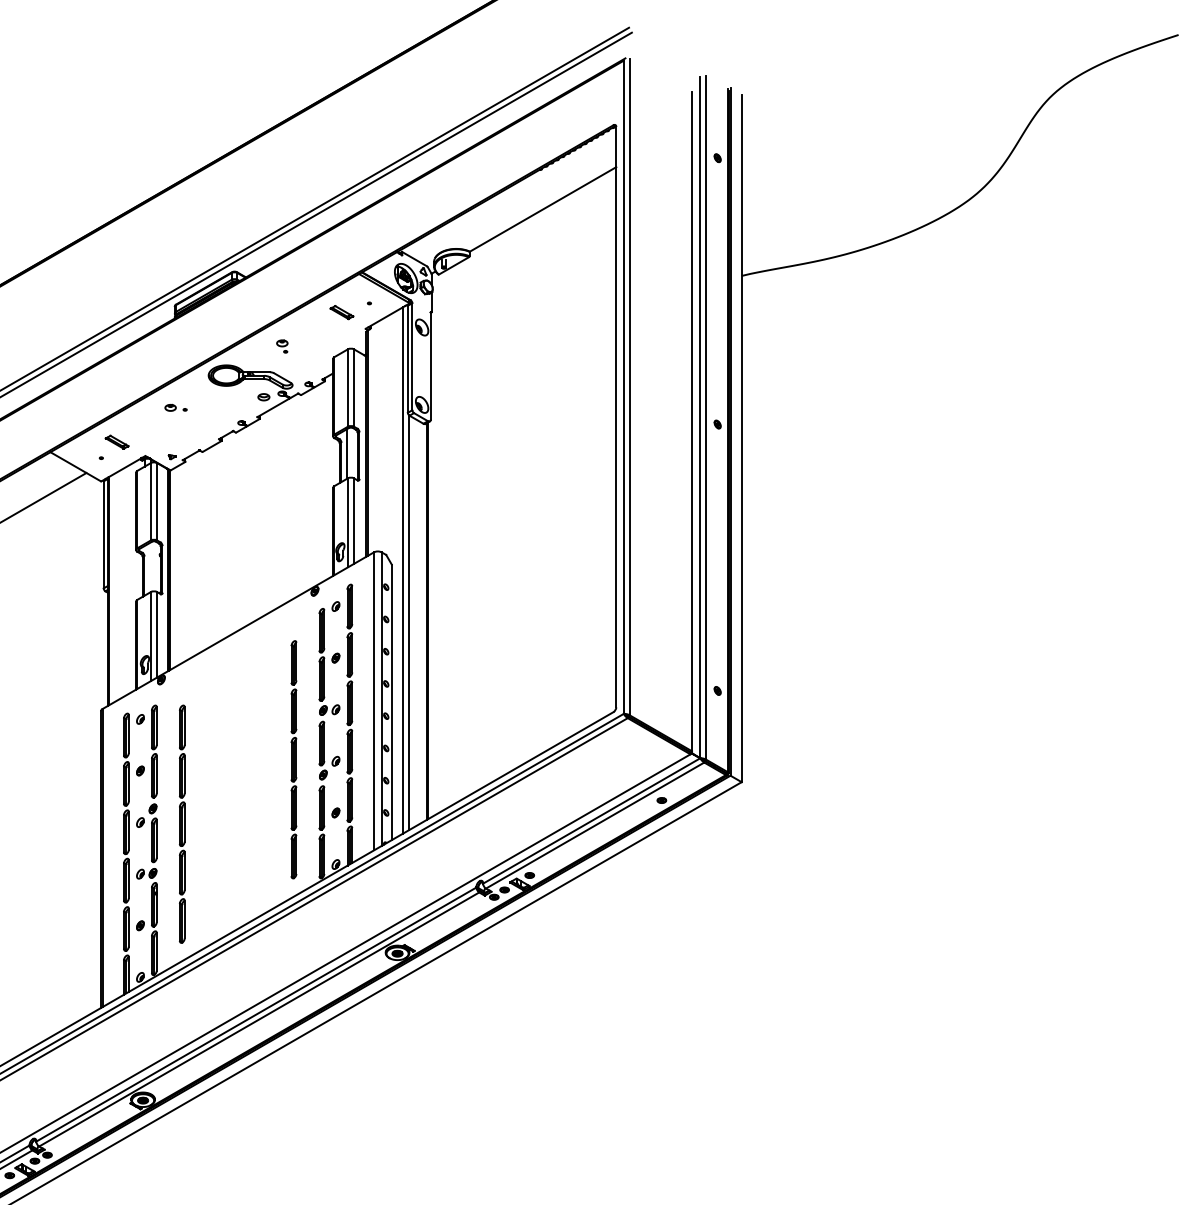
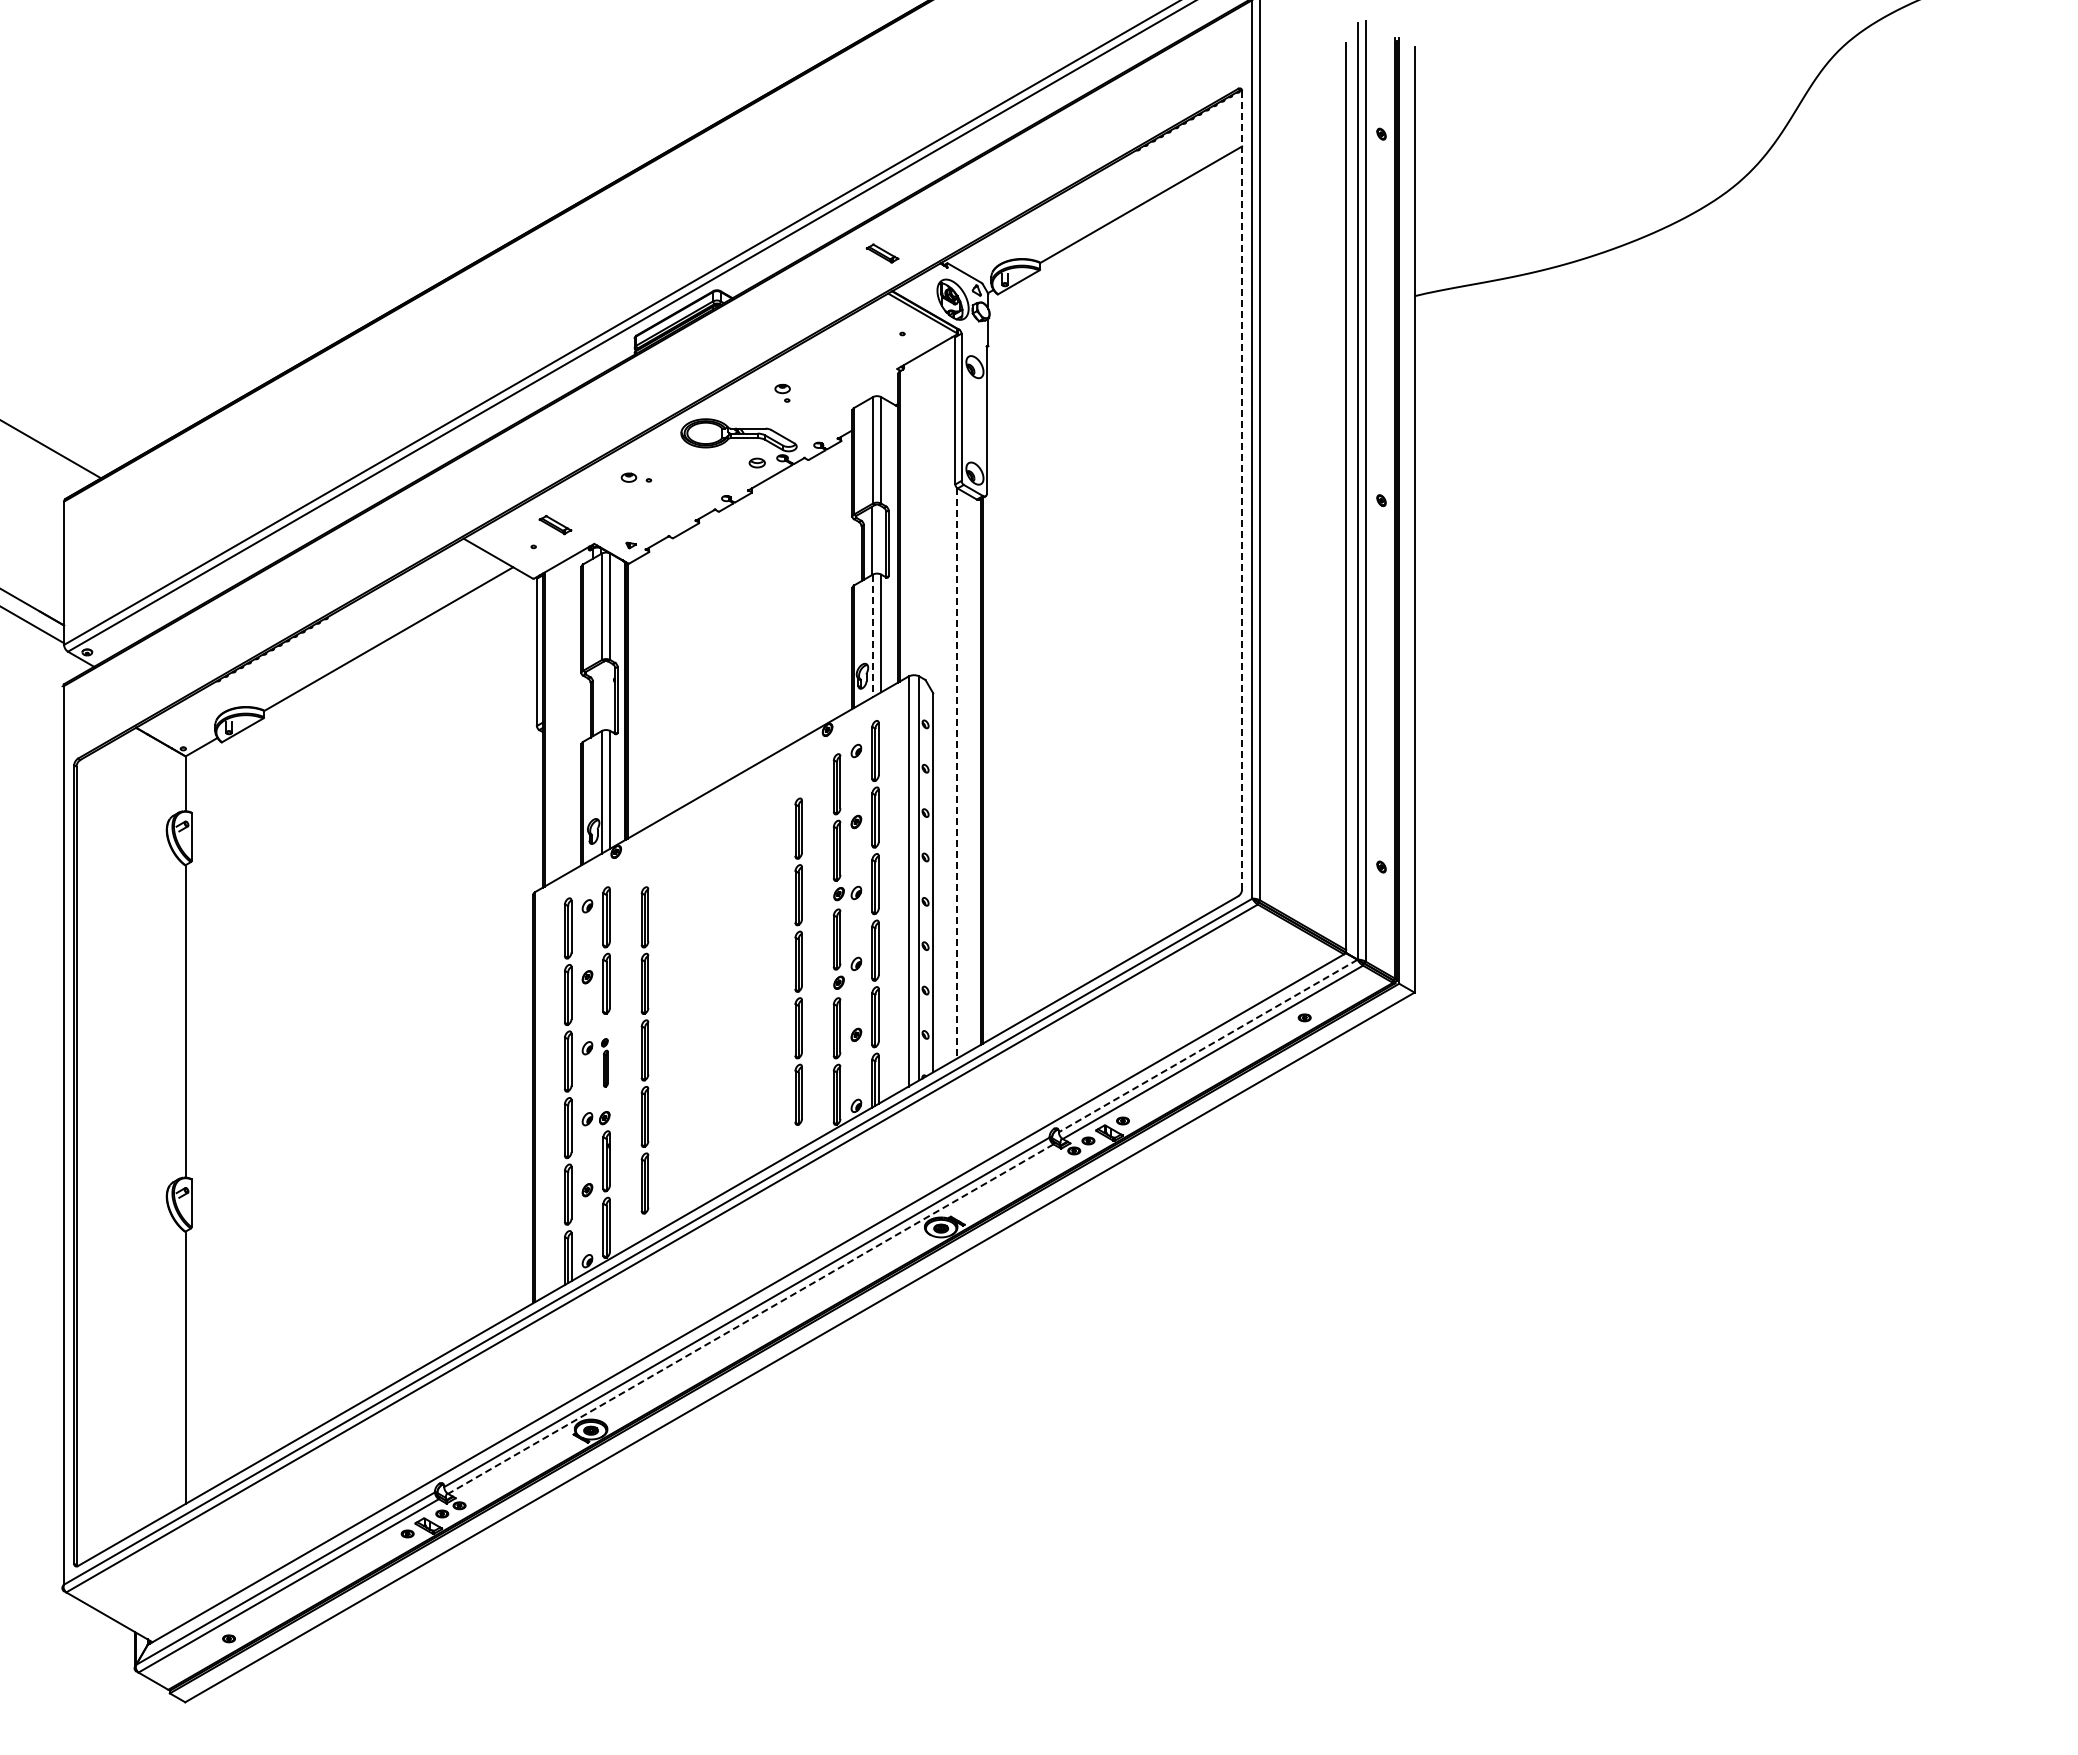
part: (341, 312) -> (882, 253), moved
line: (616, 416) -> (1242, 489), solid -> dashed
line: (347, 523) -> (872, 636), solid -> dashed
line: (402, 570) -> (948, 701), removed
line: (408, 622) -> (956, 773), solid -> dashed
line: (591, 821) -> (1207, 1046), solid -> dashed
part: (152, 832) -> (604, 1062), size x0.6
line: (258, 1019) -> (750, 1319), solid -> dashed

